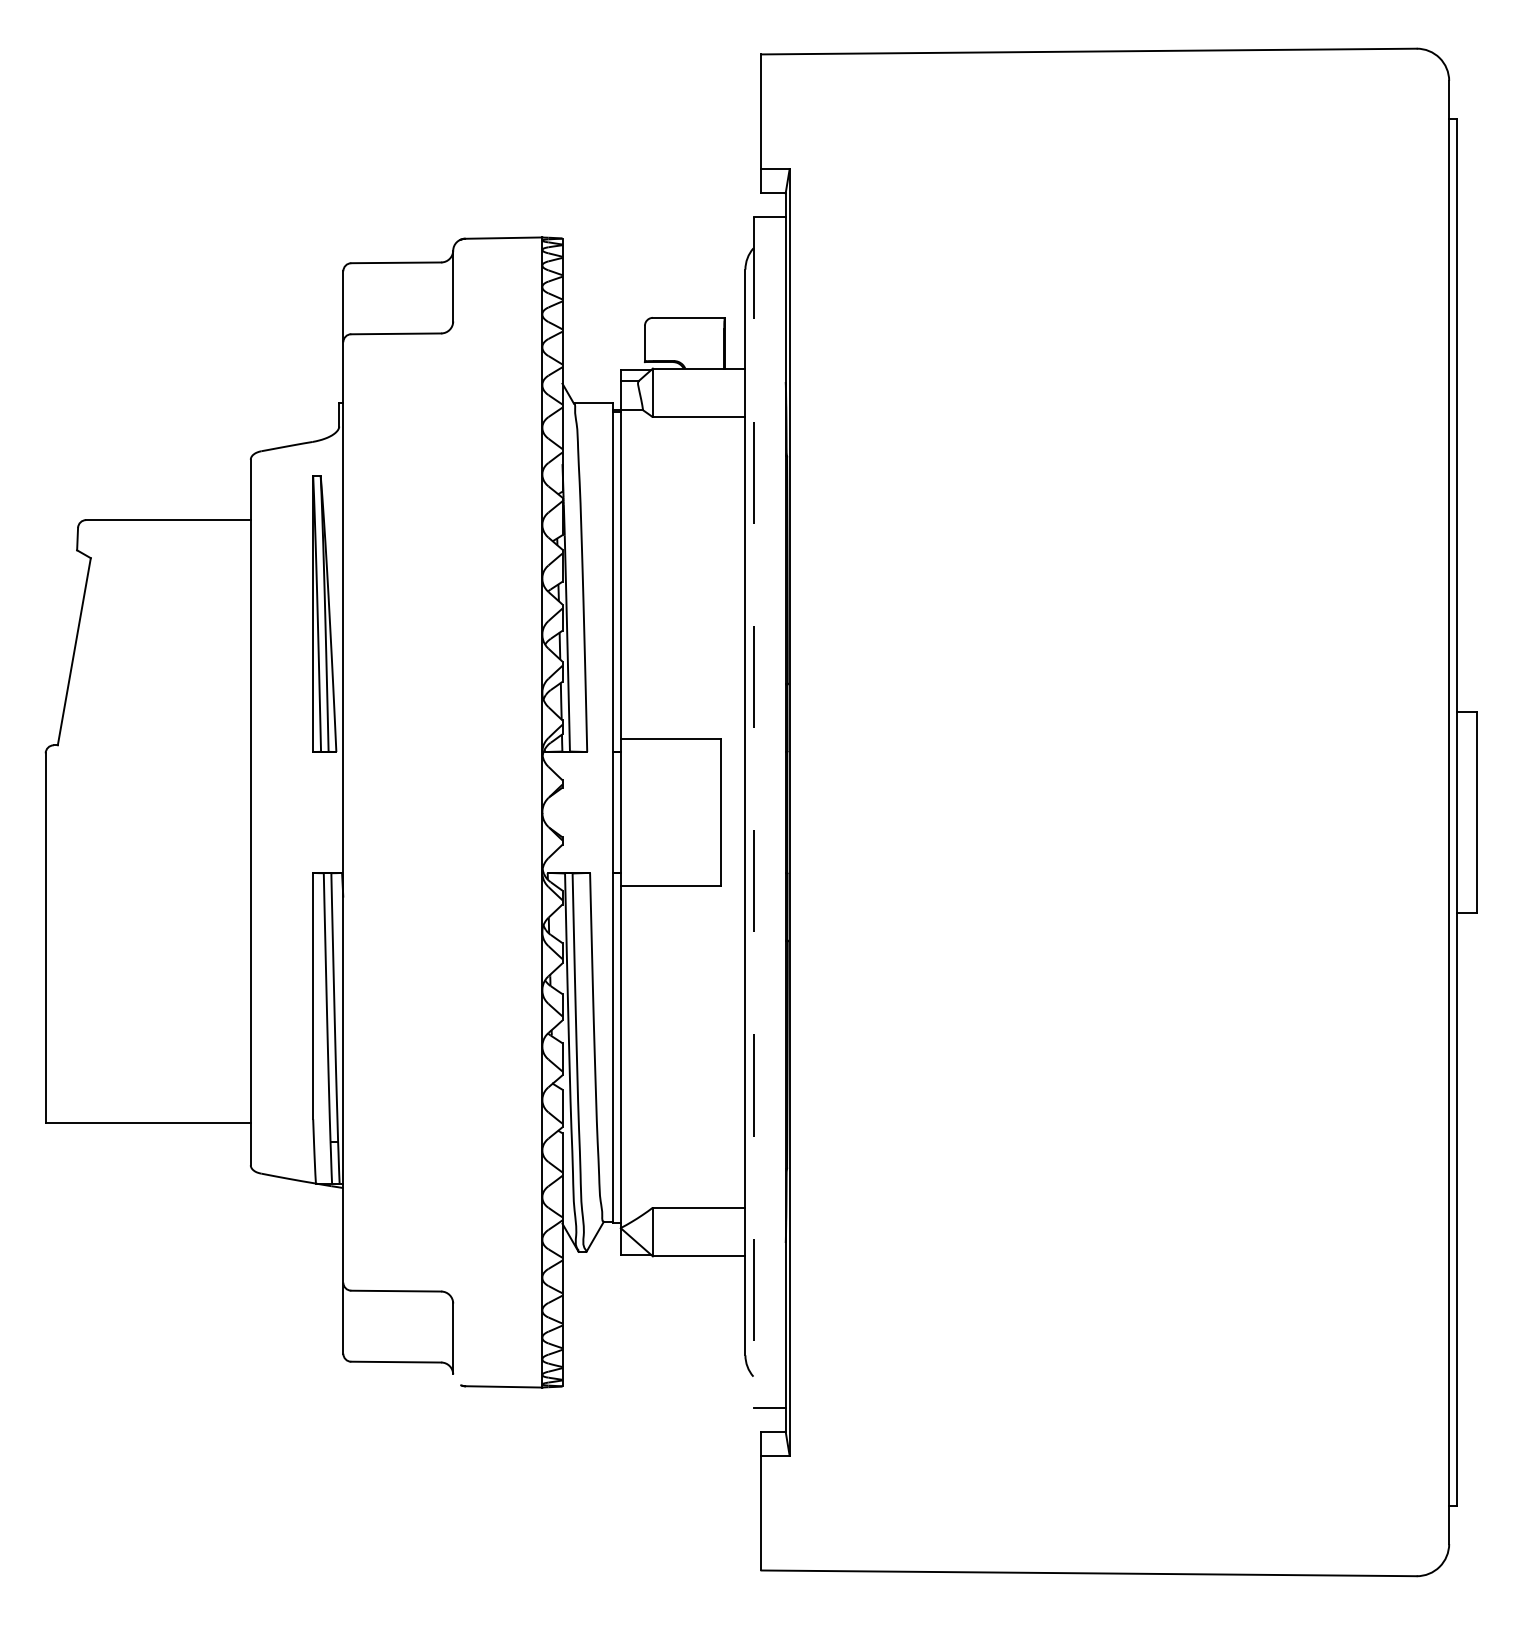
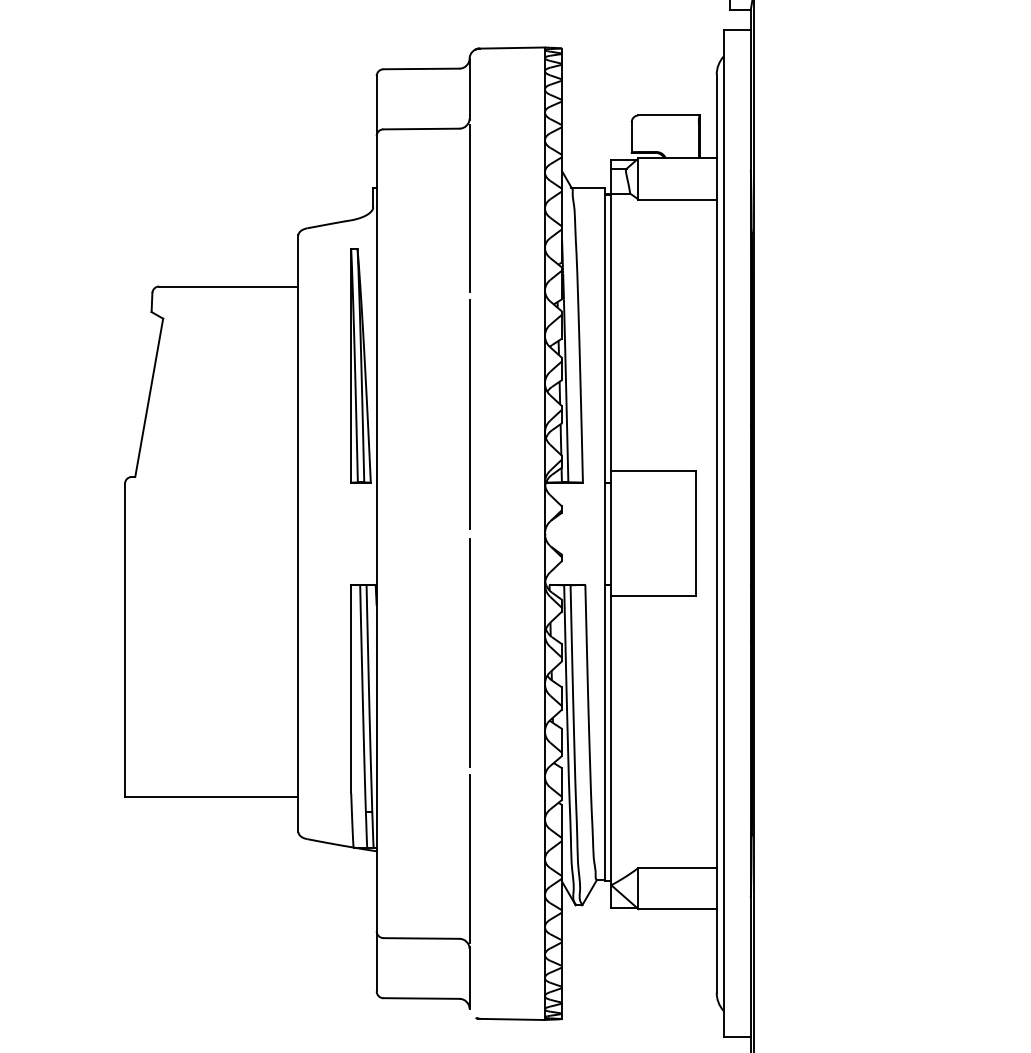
line: (453, 427) -> (469, 208), added
line: (453, 671) -> (469, 414), added
line: (753, 813) -> (723, 534), dashed -> solid
line: (453, 953) -> (469, 652), added
line: (453, 1197) -> (469, 859), added

